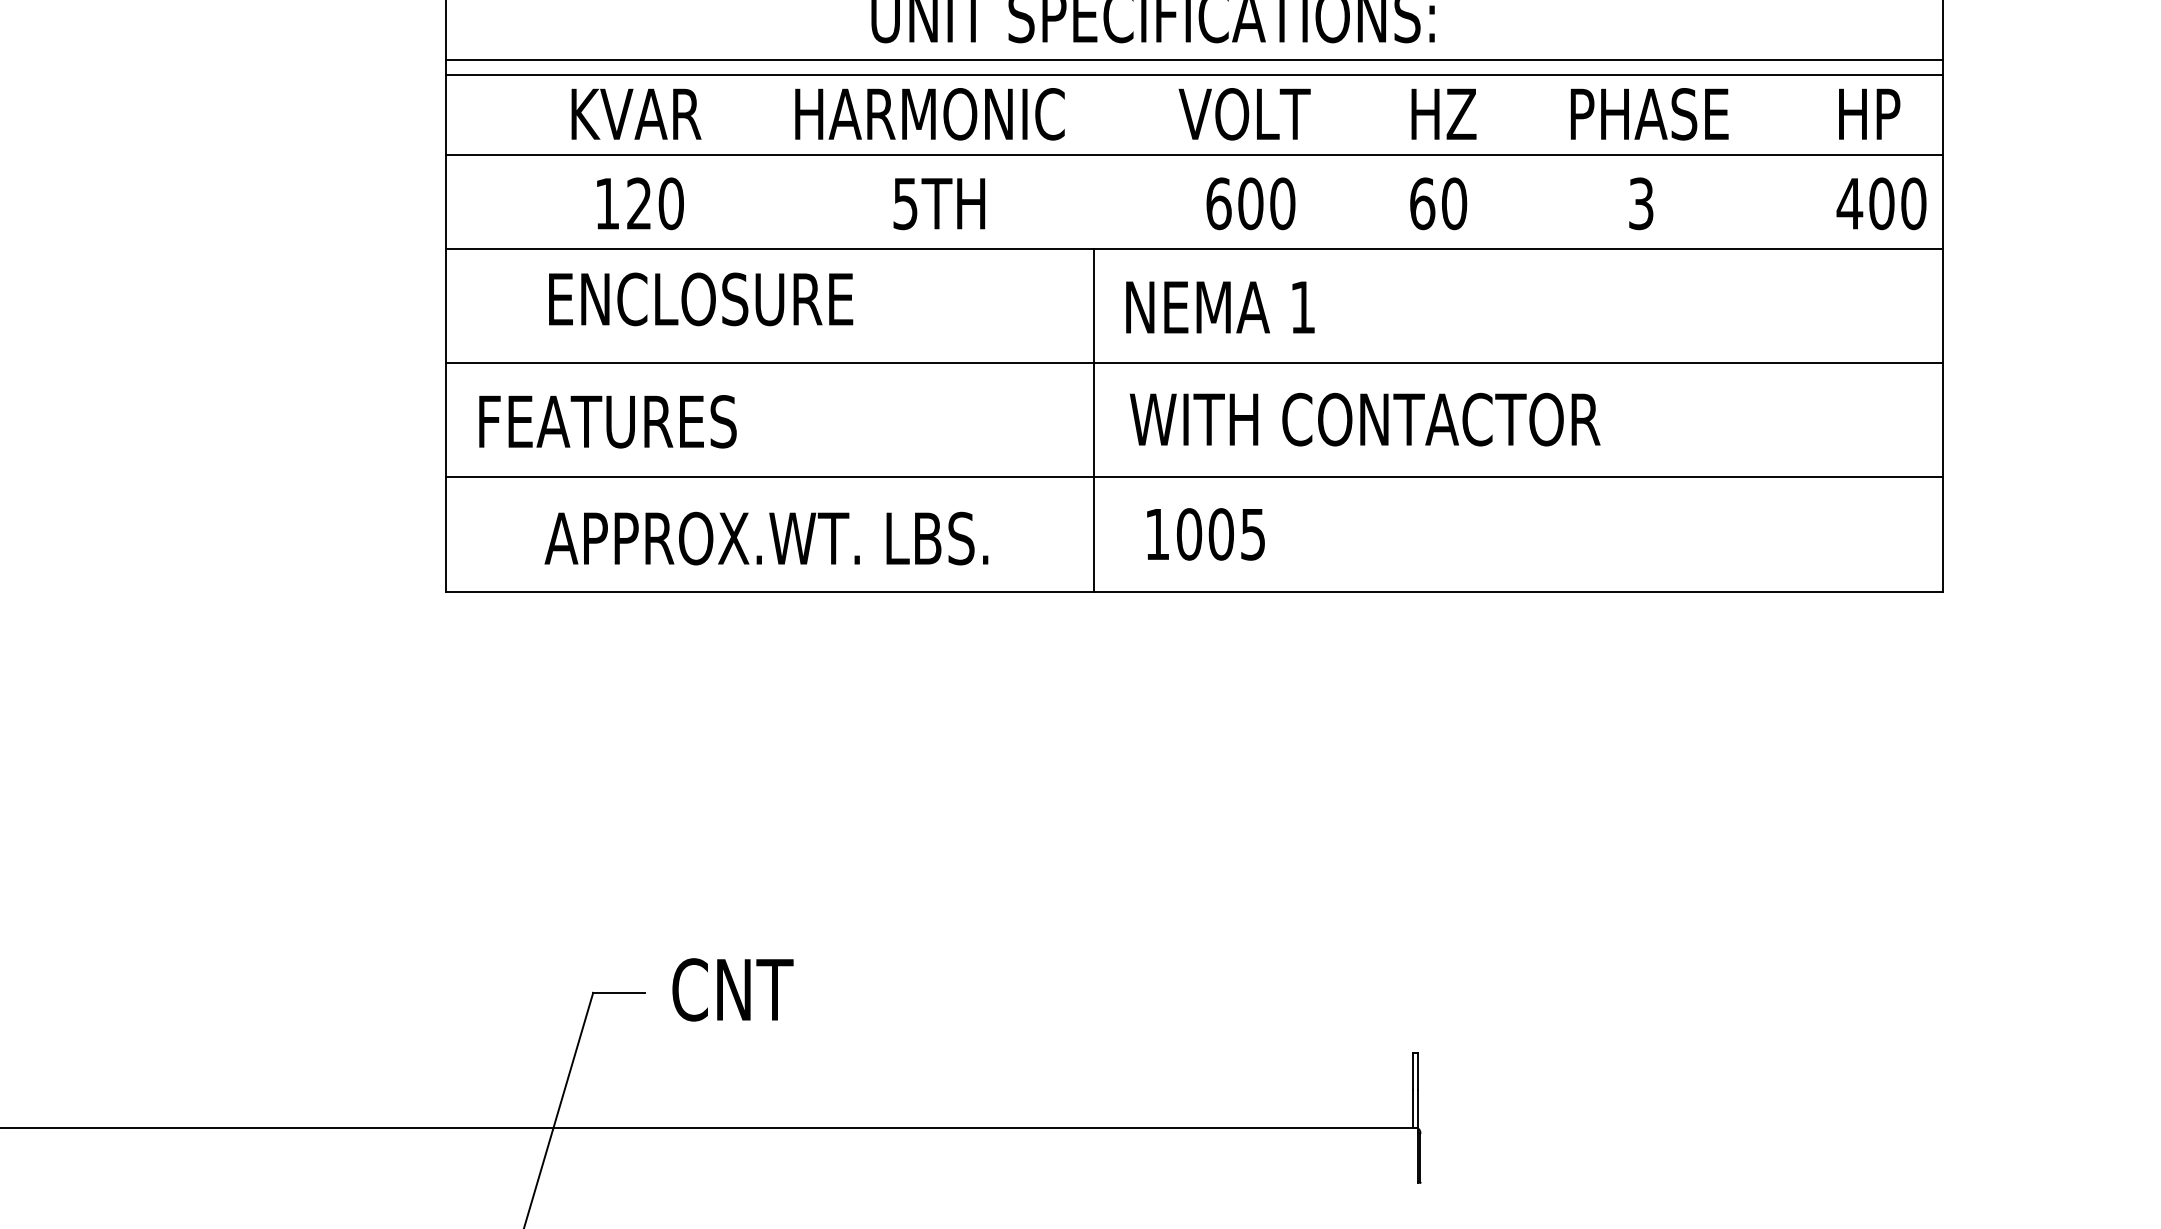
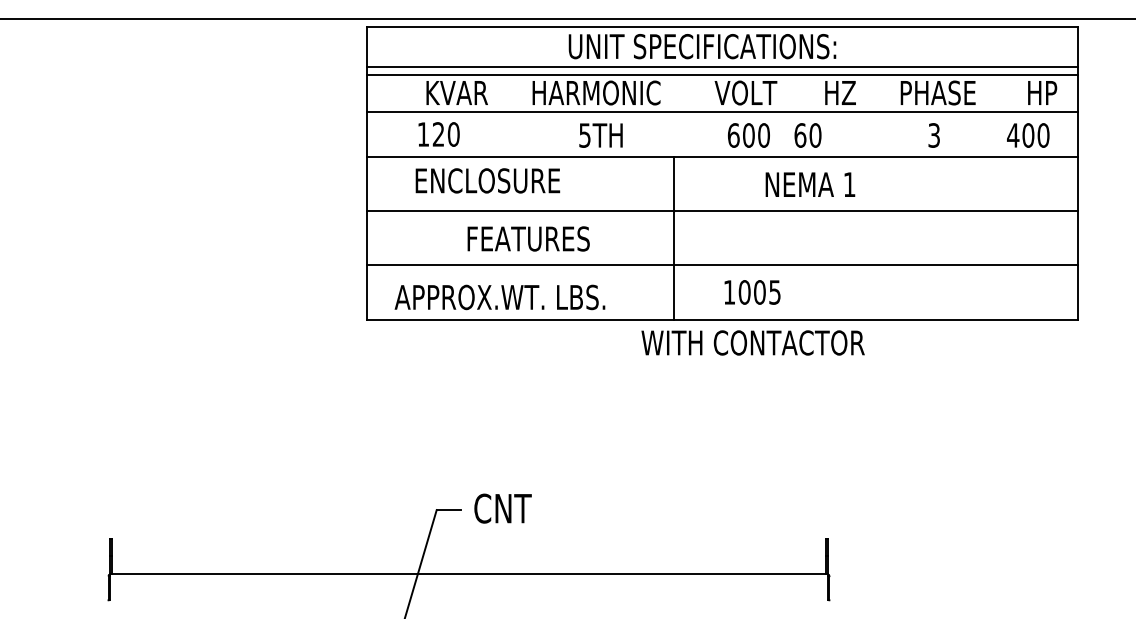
text: (639, 203) -> (438, 134), moved
text: (1437, 203) -> (807, 135), moved
text: (1882, 203) -> (1028, 135), moved
text: (1220, 306) -> (810, 184), moved
text: (1363, 418) -> (752, 342), moved
text: (607, 420) -> (528, 238), moved
text: (1205, 534) -> (752, 292), moved
text: (765, 538) -> (499, 297), moved

